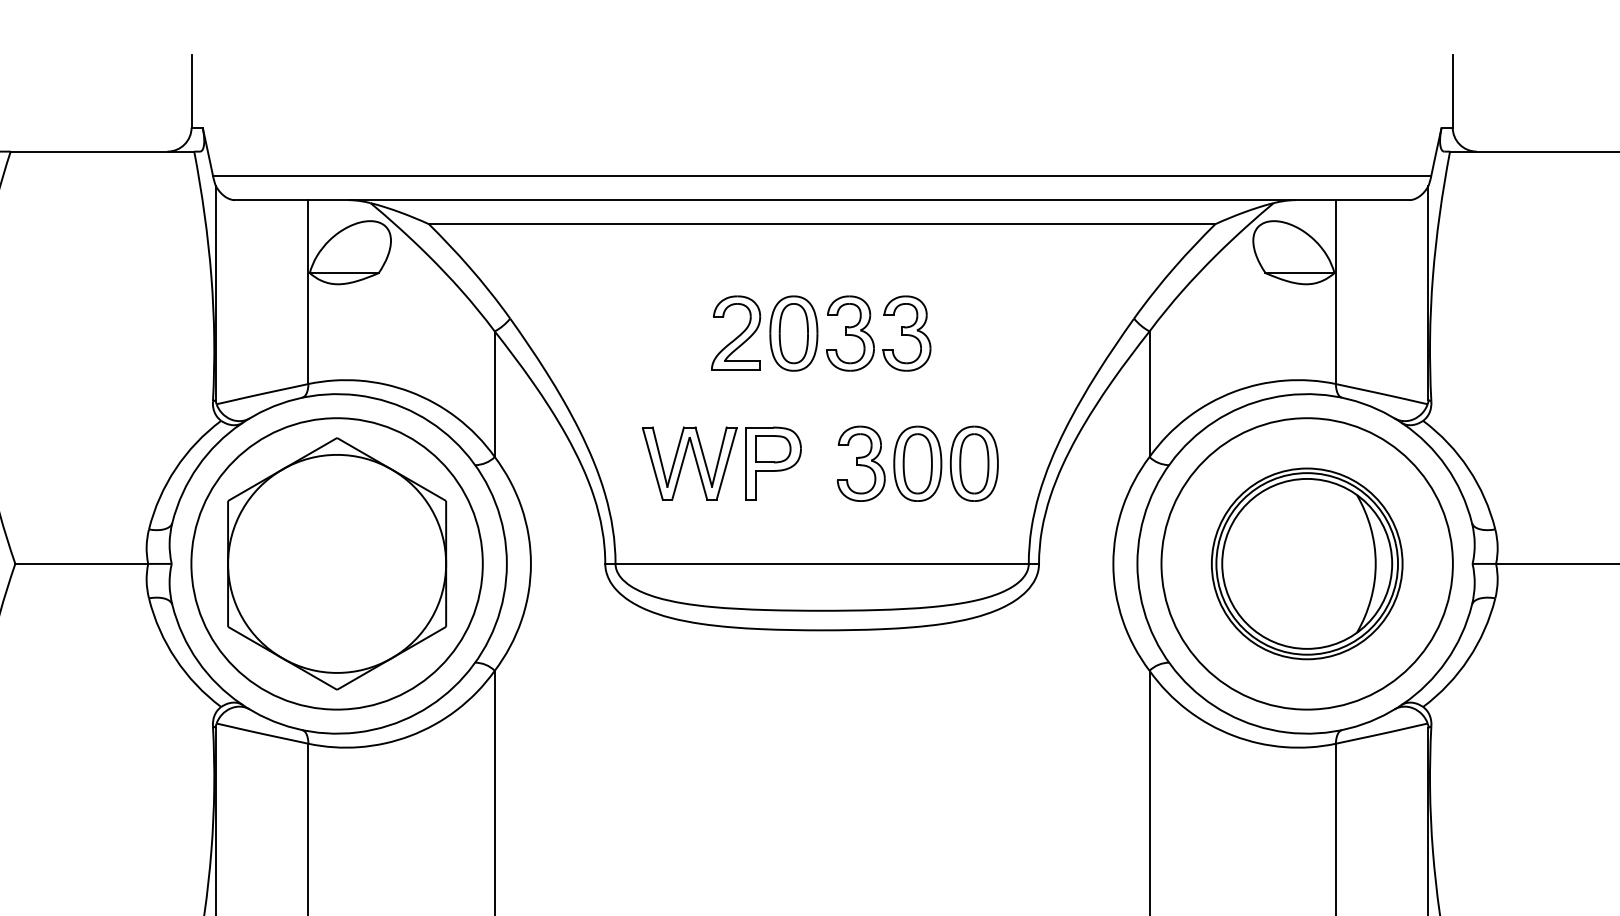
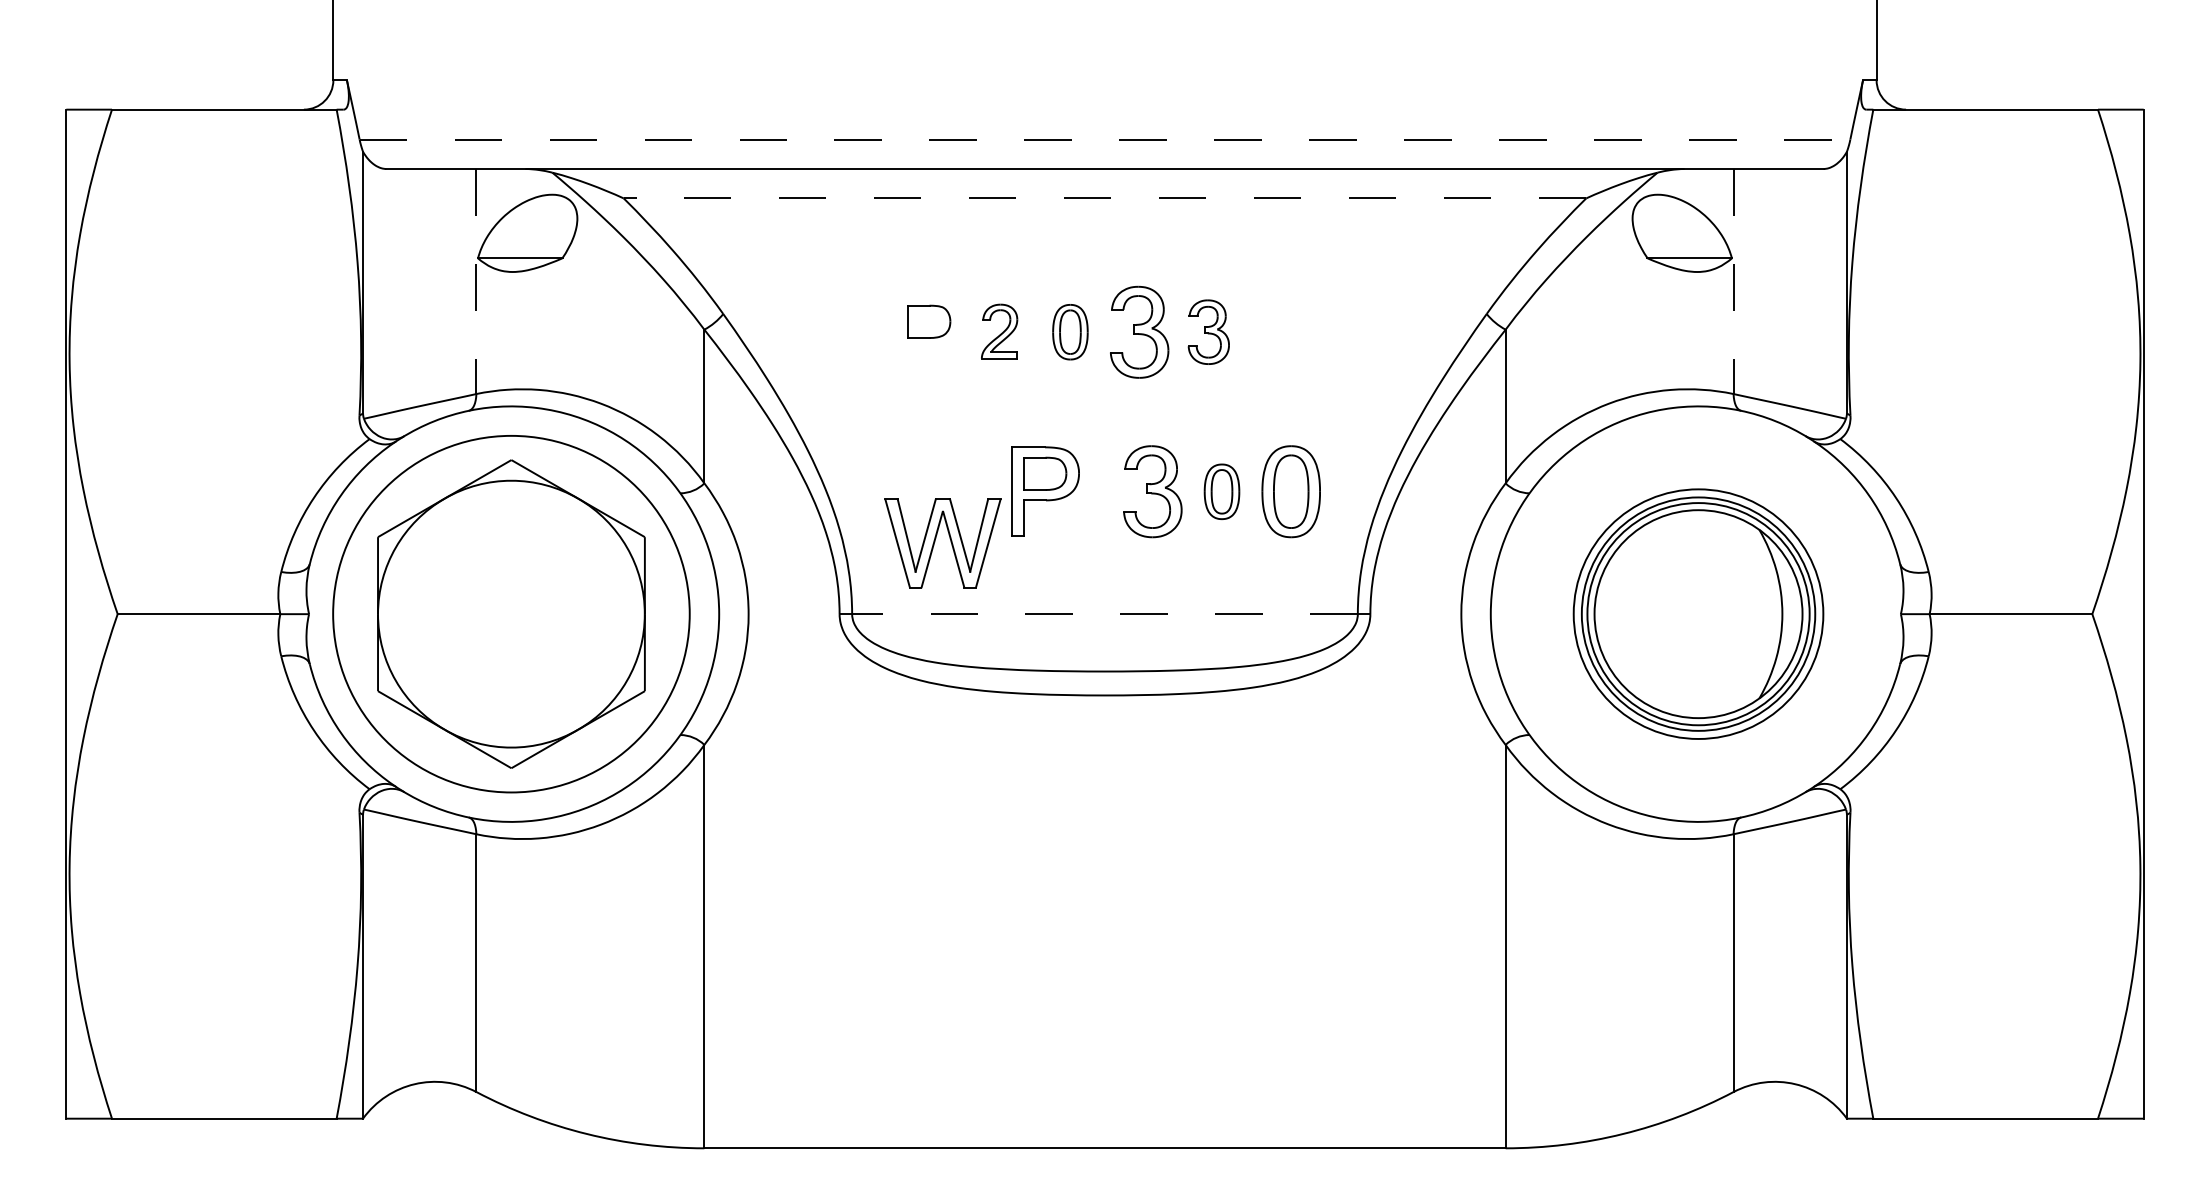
line: (822, 176) -> (1105, 139), solid -> dashed
line: (821, 224) -> (1104, 198), solid -> dashed
line: (308, 292) -> (476, 281), solid -> dashed
line: (1335, 292) -> (1733, 281), solid -> dashed
part: (678, 324) -> (929, 321), added
part: (735, 332) -> (999, 331), size x0.6
part: (793, 332) -> (1070, 331), size x0.6
part: (906, 332) -> (1208, 331), size x0.7
part: (683, 462) -> (935, 542), moved
part: (917, 463) -> (1221, 491), size x0.6
circle: (1307, 563) -> (1698, 613), size x0.7
line: (821, 564) -> (1104, 614), solid -> dashed

